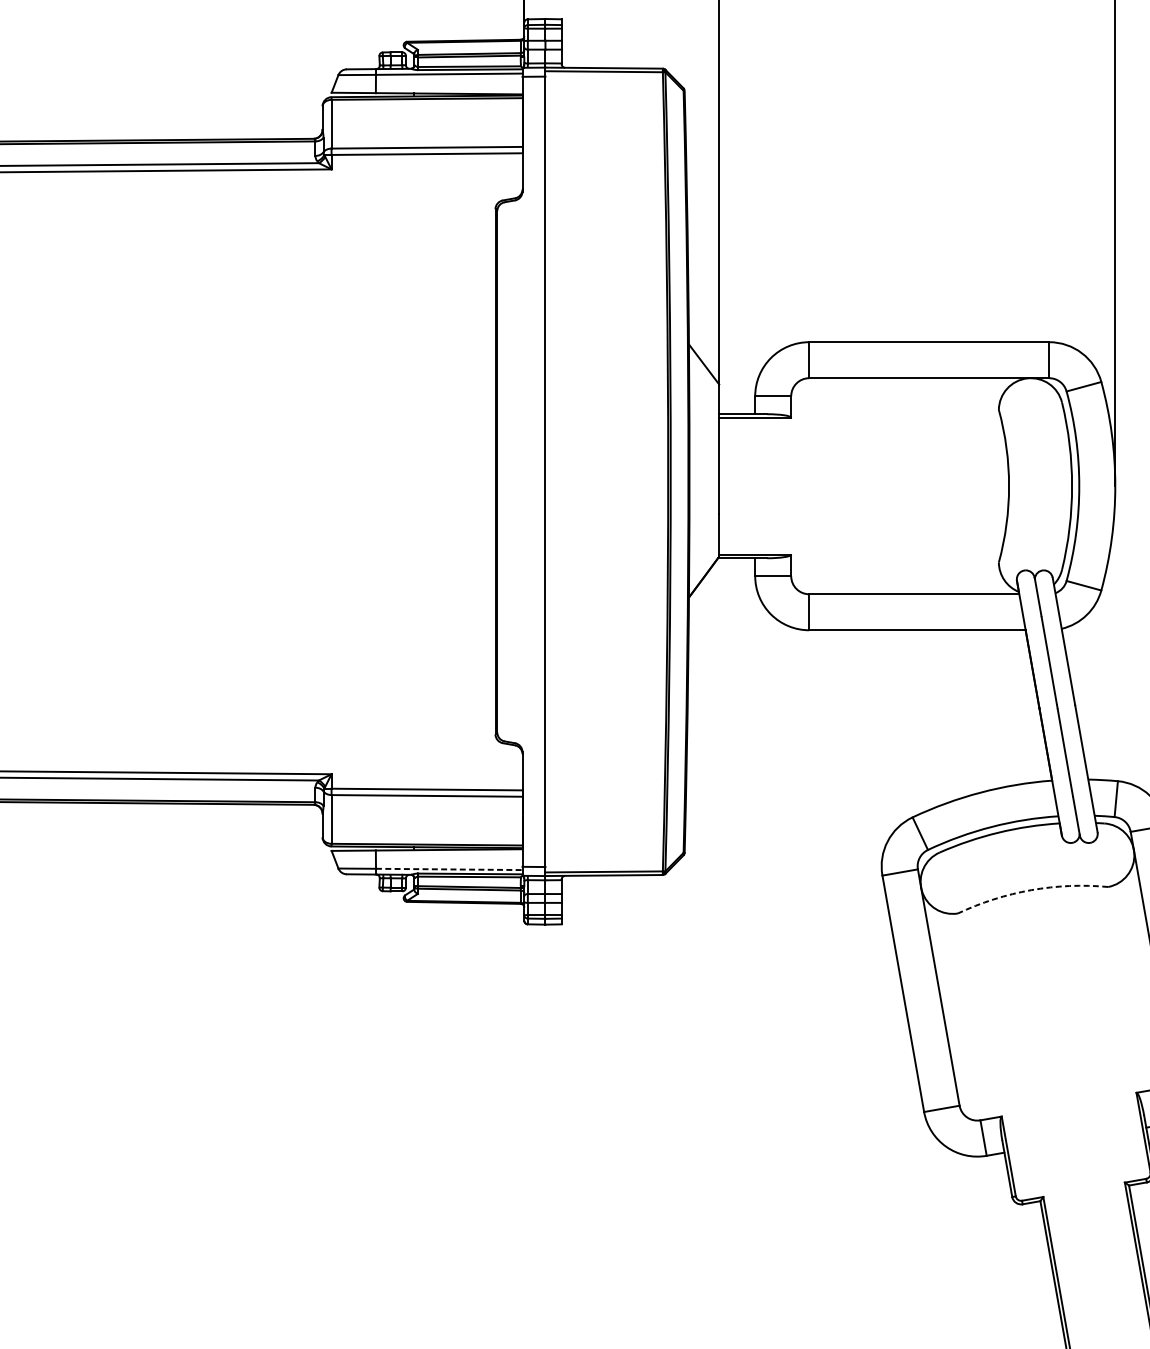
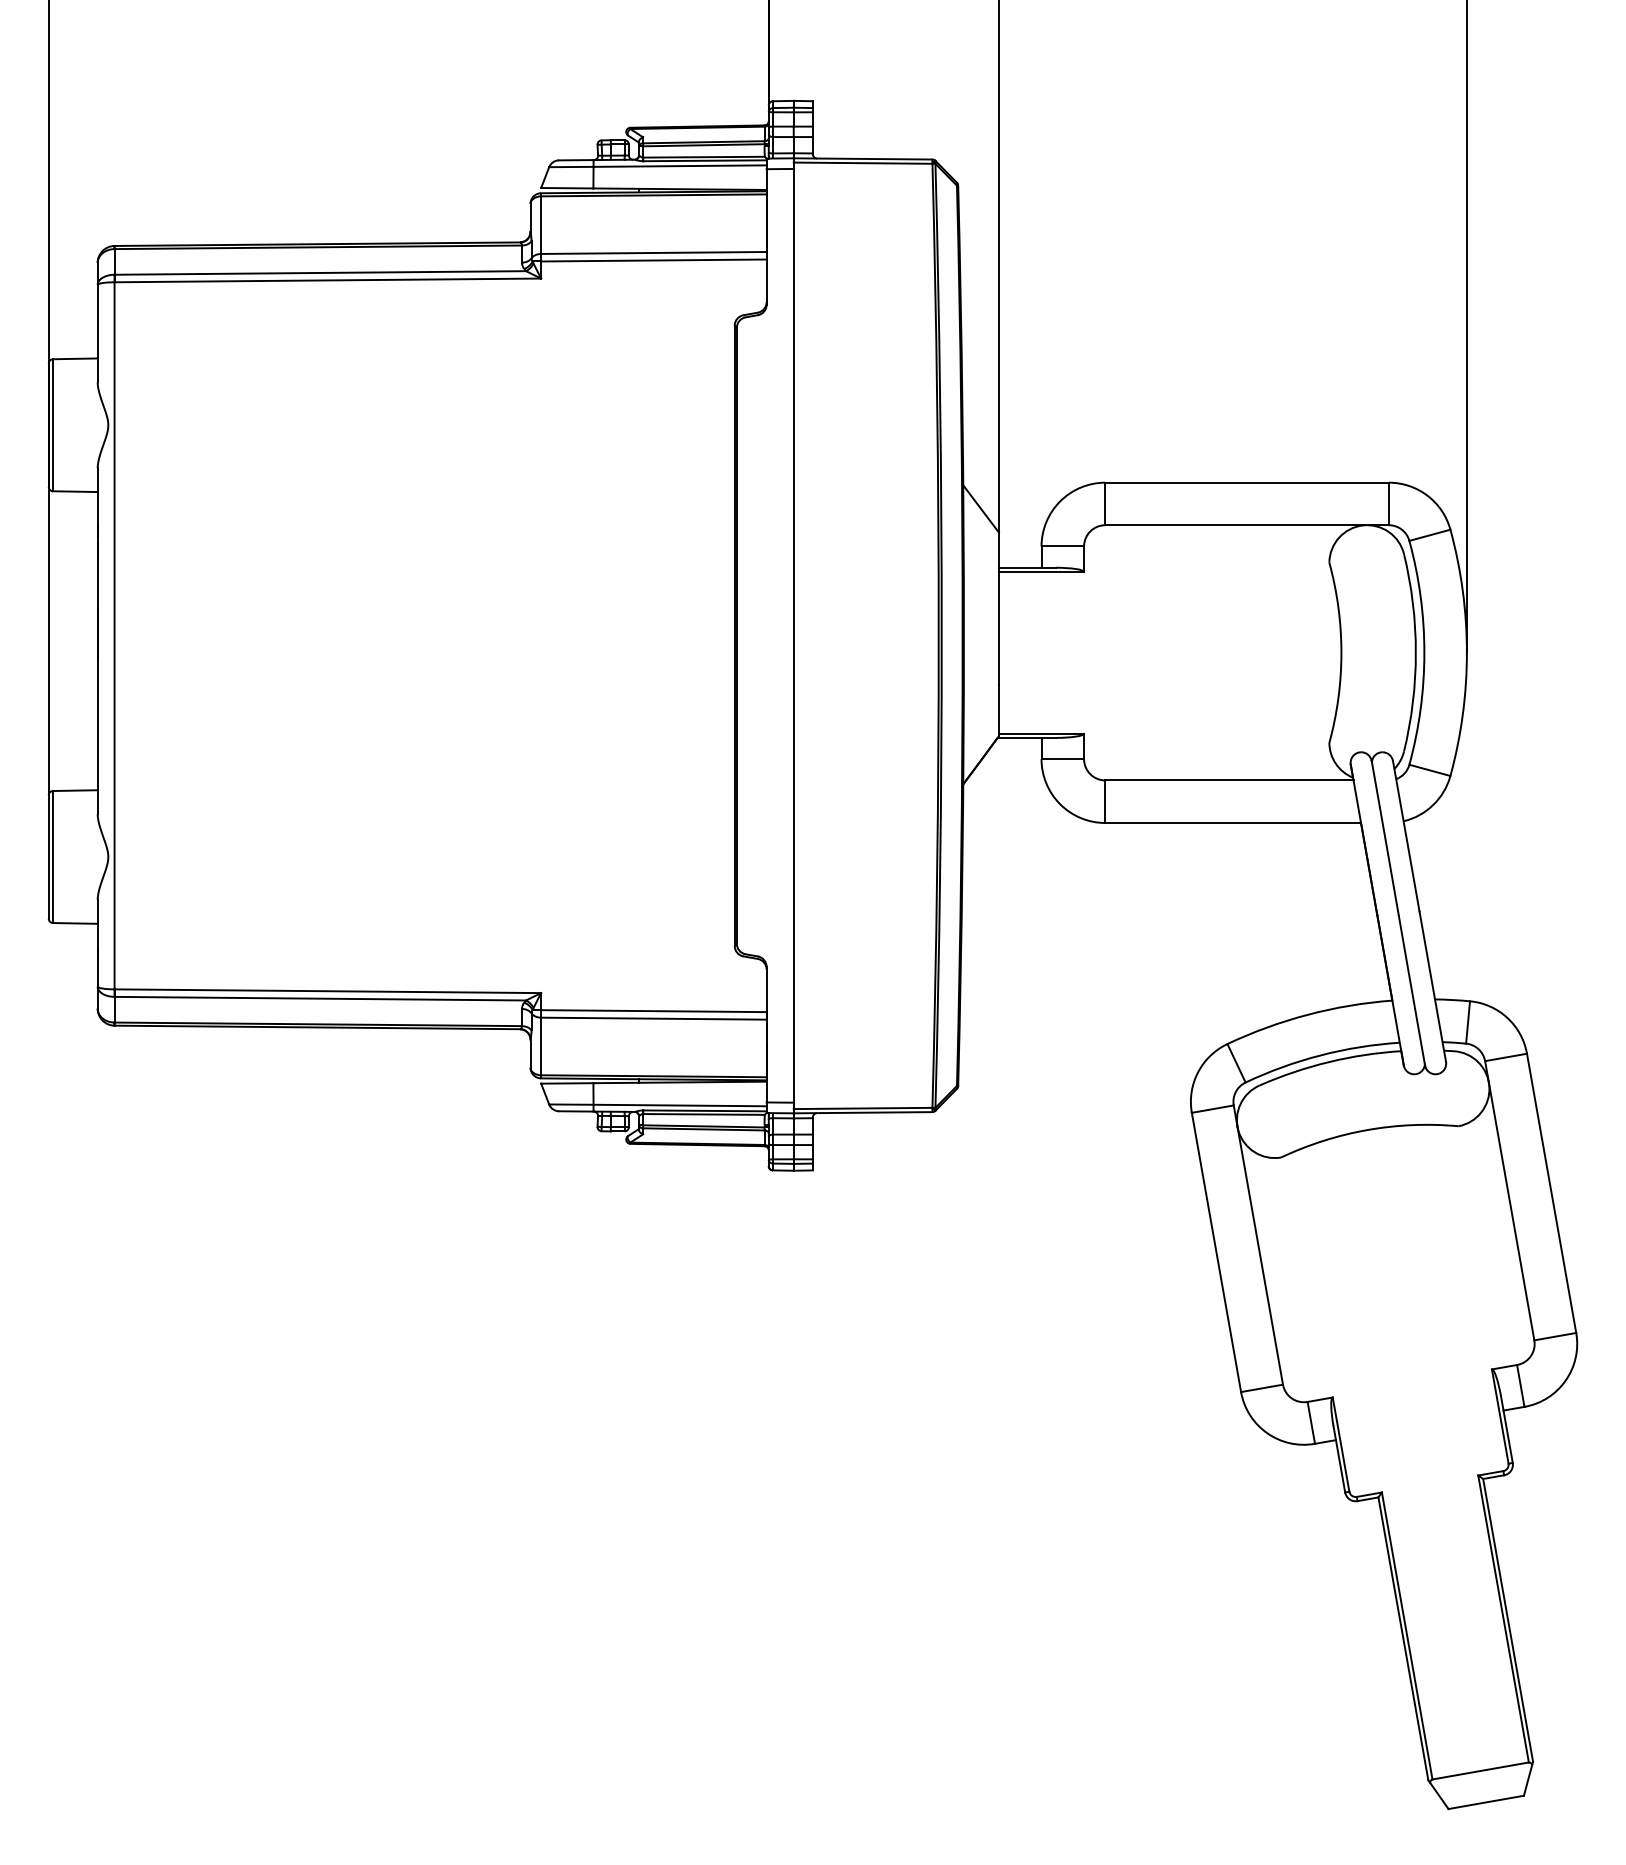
line: (449, 869) -> (680, 1105), dashed -> solid
arc: (1031, 890) -> (1367, 1130), dashed -> solid

